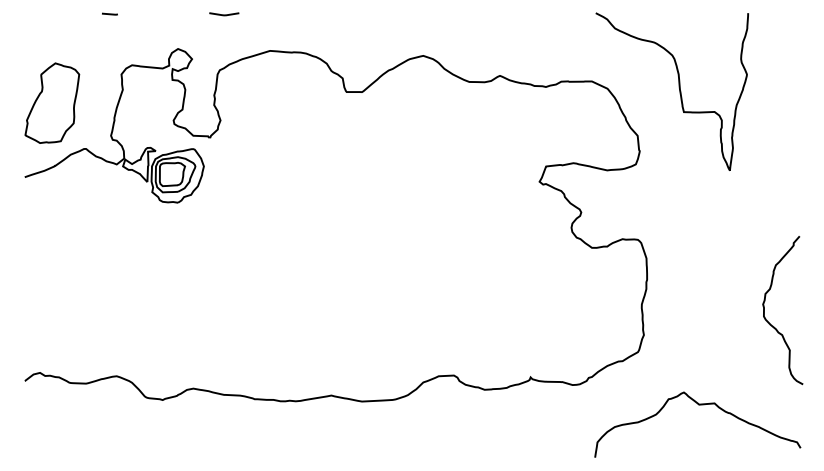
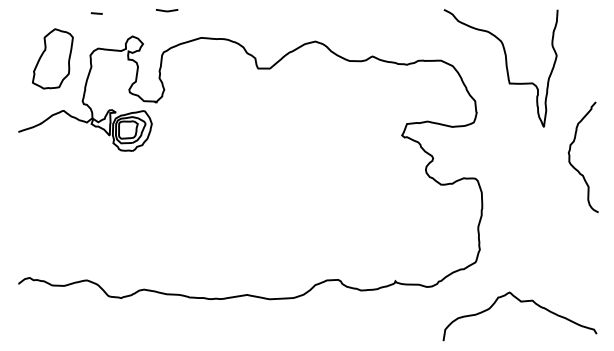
line: (109, 14) -> (96, 13), moved
part: (51, 102) -> (52, 58), moved
curve: (765, 309) -> (570, 156), moved

